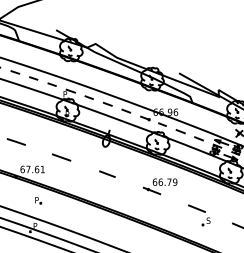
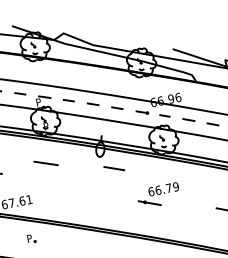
line: (61, 157) -> (45, 163), moved
line: (107, 173) -> (114, 167), moved
part: (159, 186) -> (157, 195), moved

